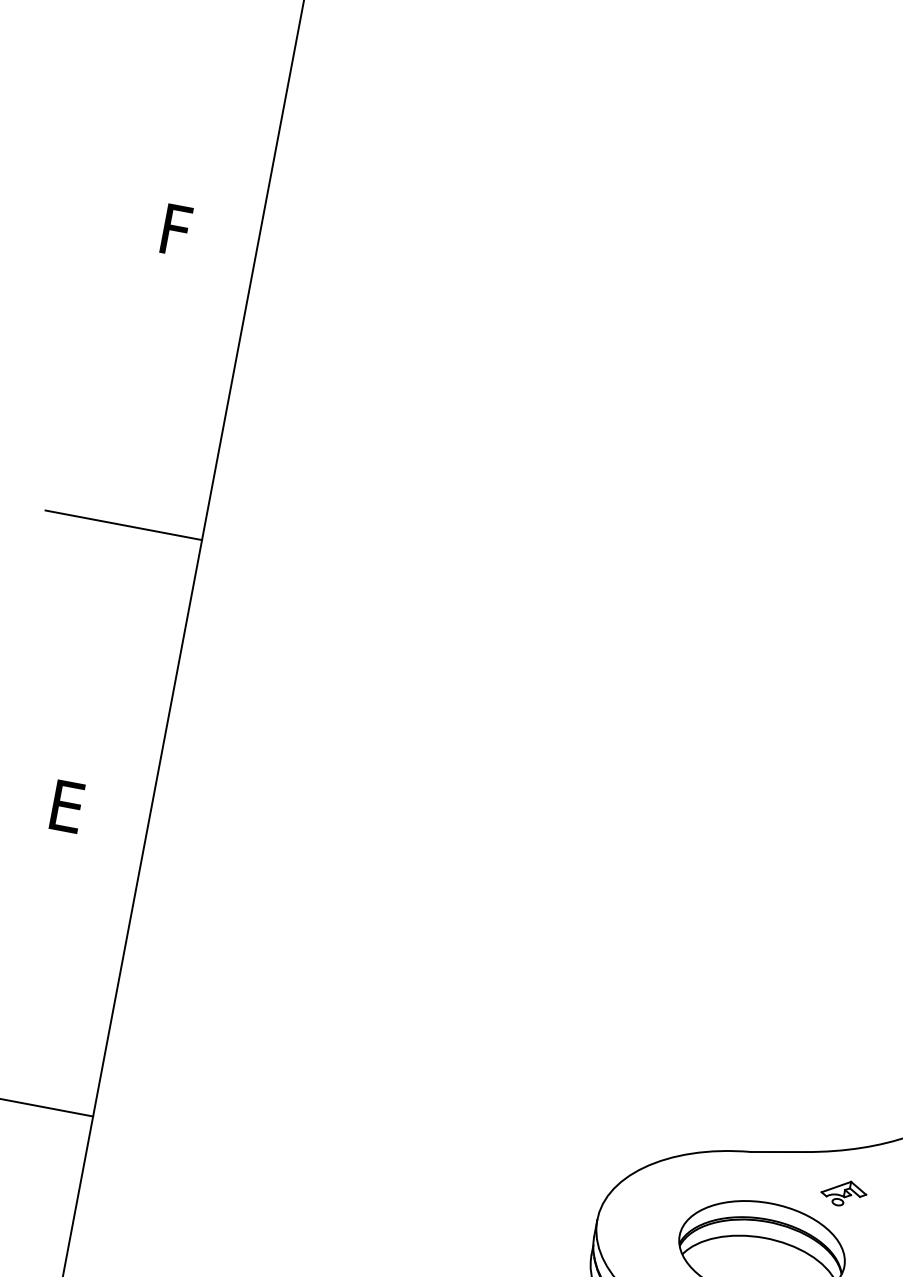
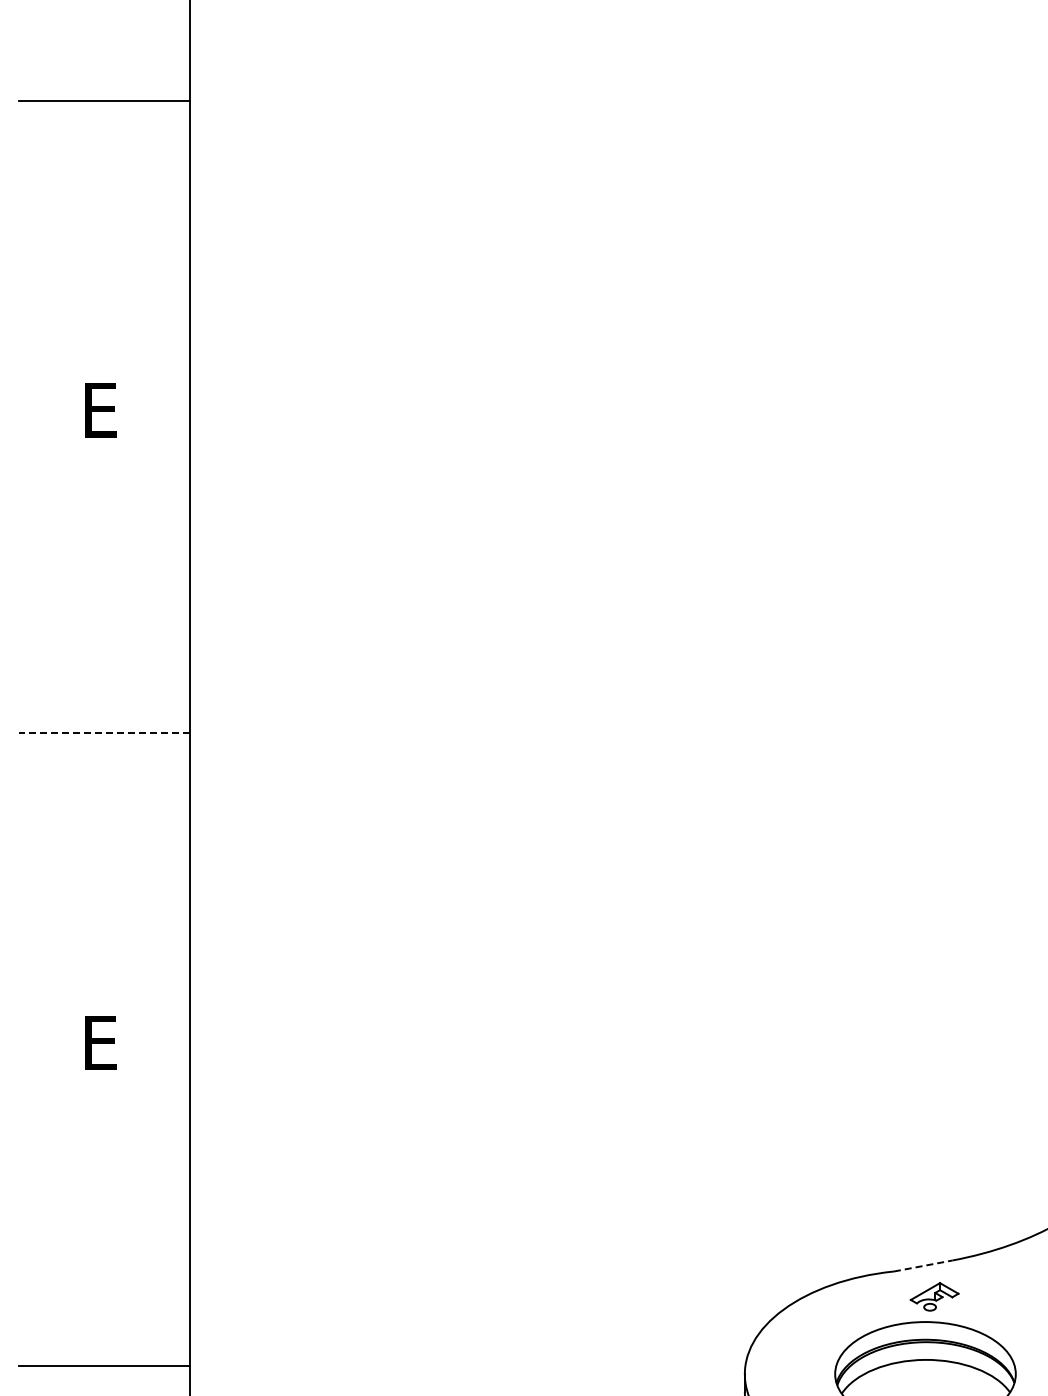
text: (175, 230) -> (100, 410), F -> E
line: (123, 525) -> (104, 733), solid -> dashed
line: (778, 1152) -> (923, 1266), solid -> dashed
part: (843, 1193) -> (934, 1296), moved

